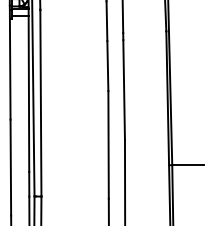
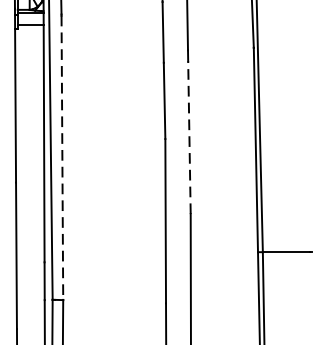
line: (124, 89) -> (189, 136), solid -> dashed
line: (40, 103) -> (61, 158), solid -> dashed

